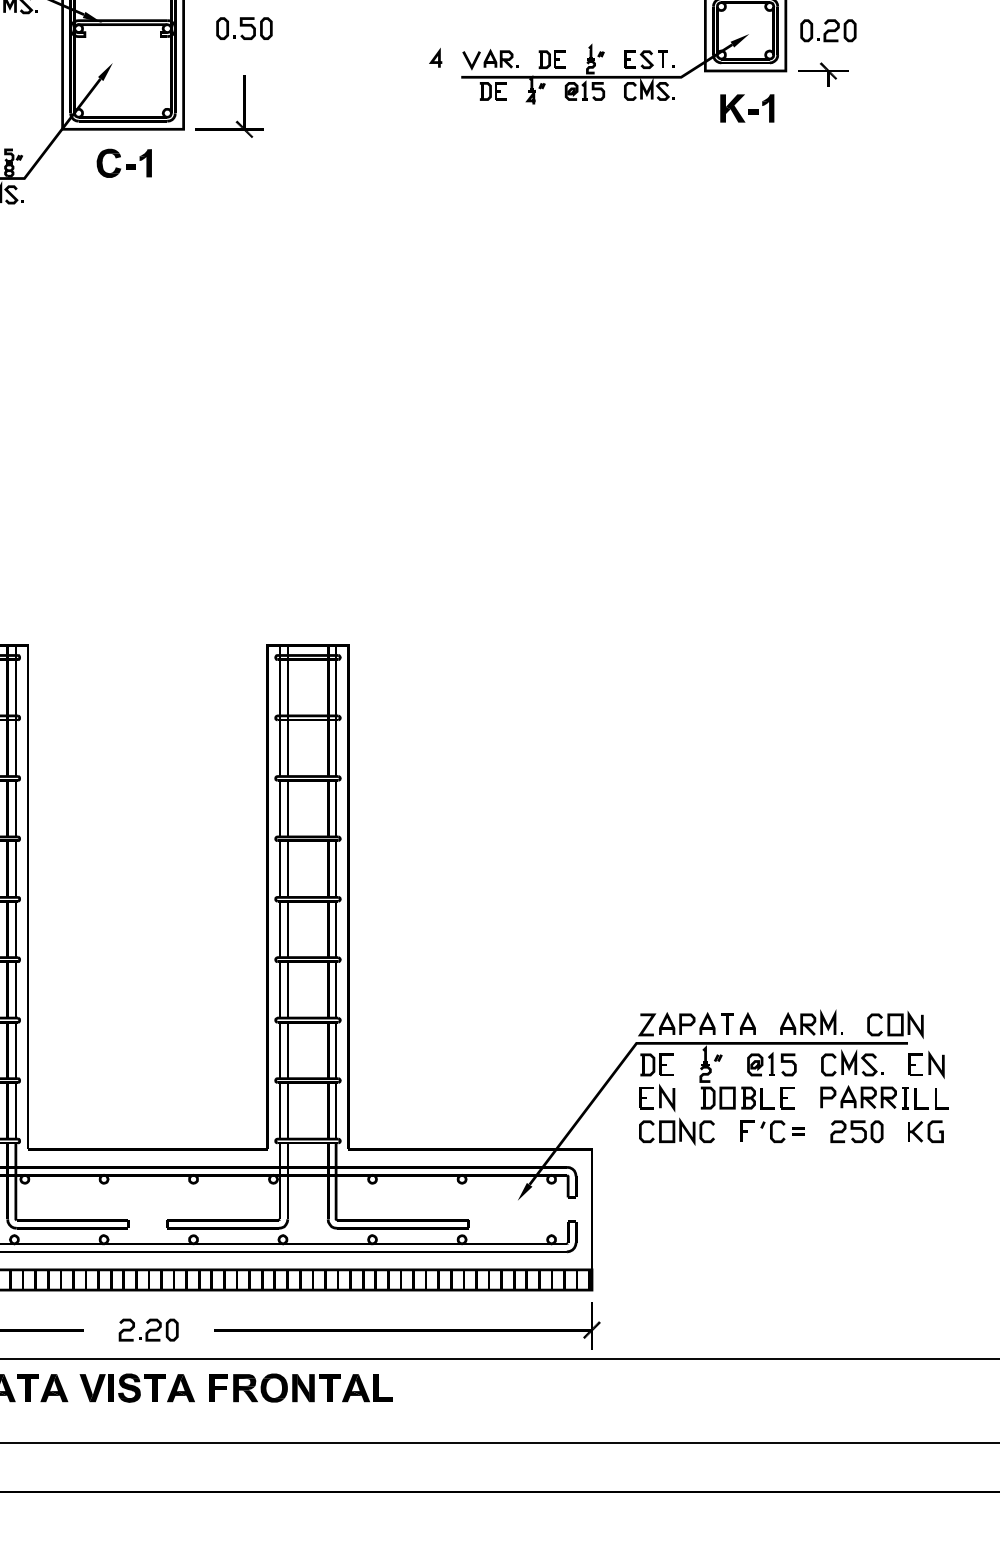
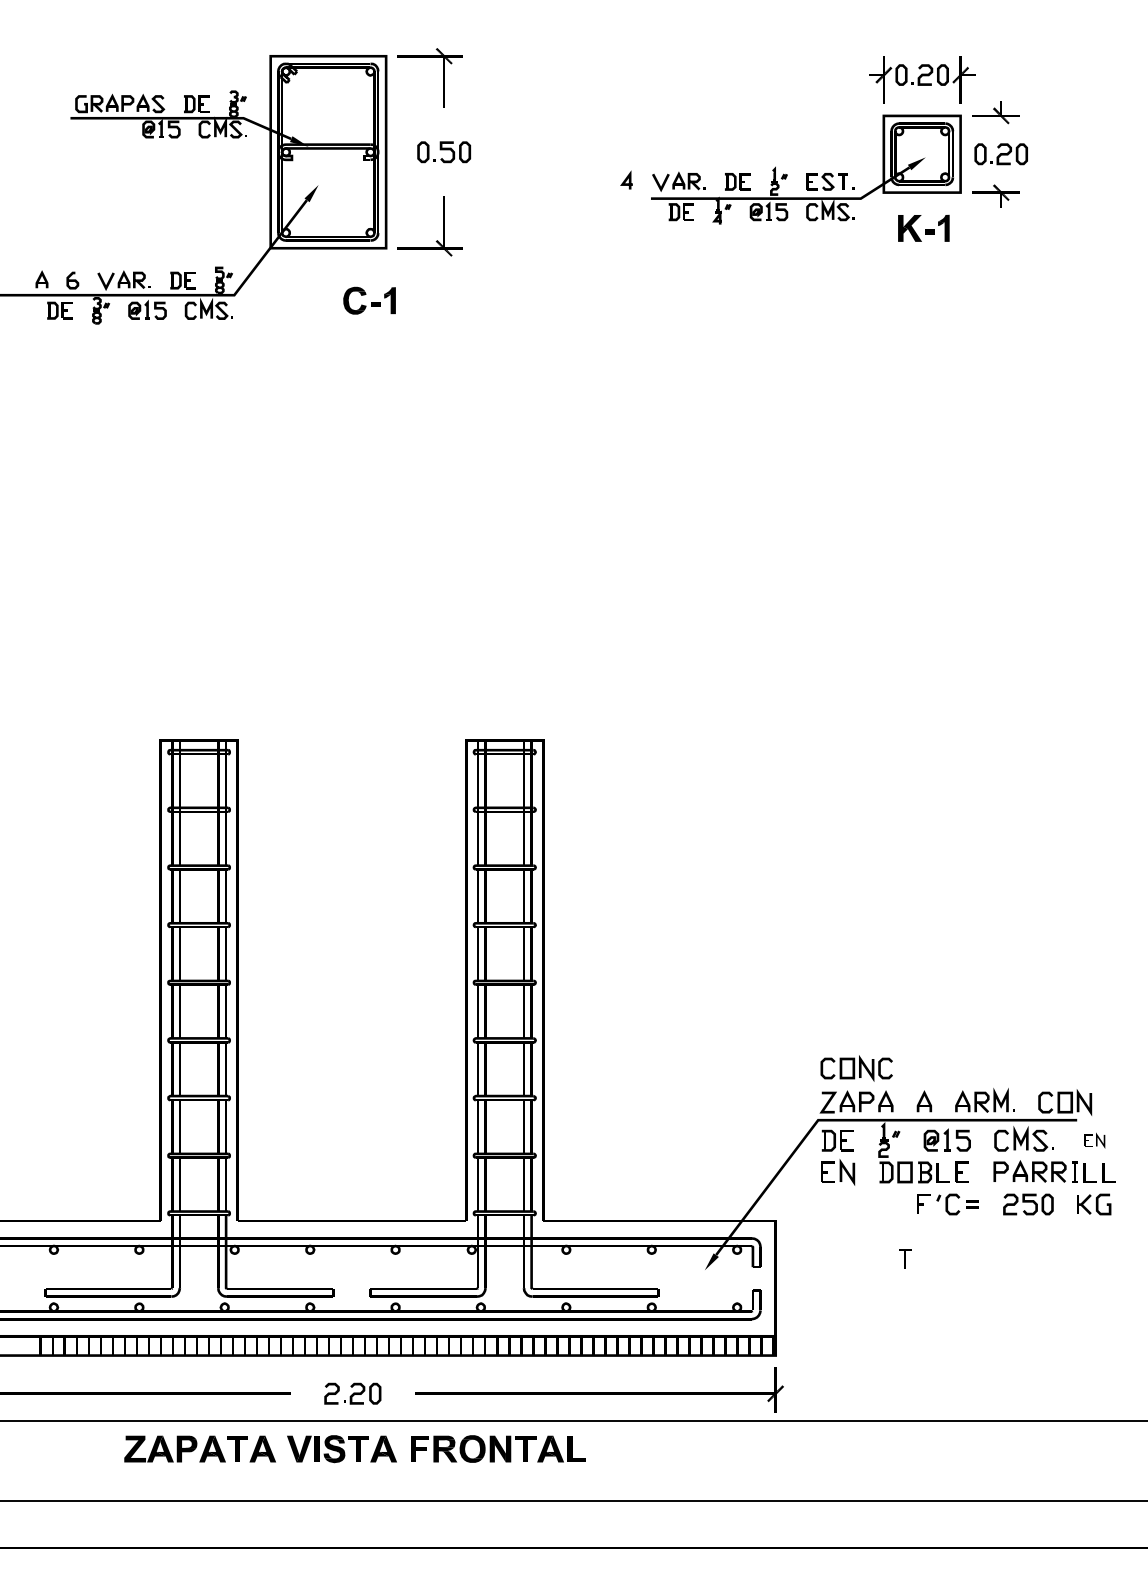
part: (124, 163) -> (369, 300), moved
part: (728, 1023) -> (905, 1258), moved
part: (926, 1064) -> (1094, 1140), size x0.6
part: (676, 1131) -> (856, 1068), moved

